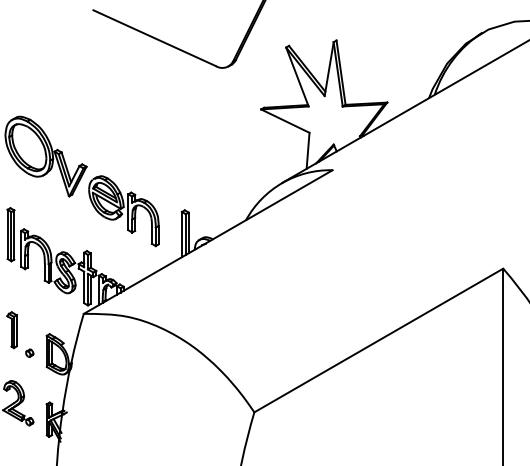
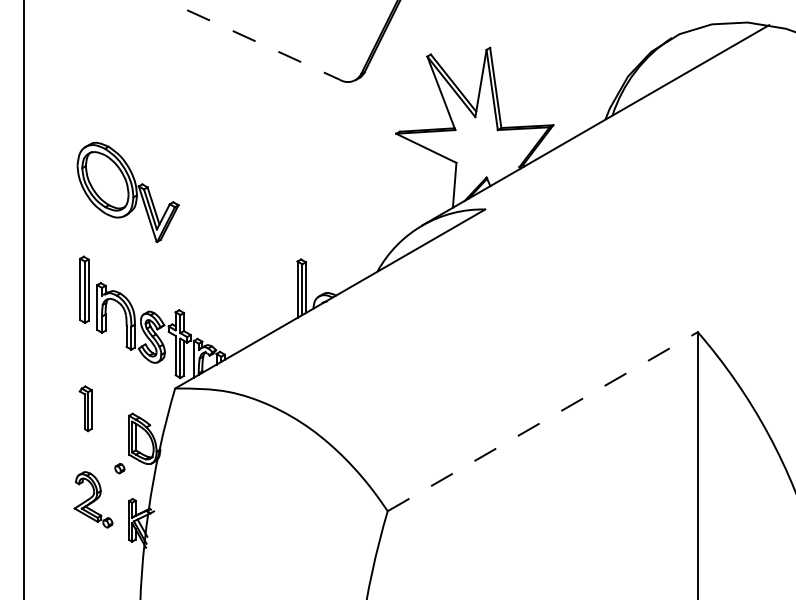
line: (154, 37) -> (263, 44), solid -> dashed
part: (123, 211) -> (224, 260), removed
line: (379, 340) -> (543, 421), solid -> dashed
part: (29, 353) -> (119, 468), moved

